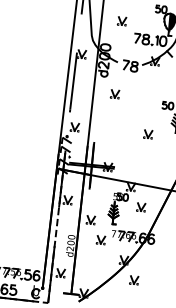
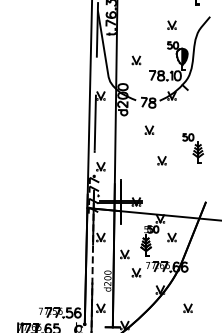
part: (115, 93) -> (149, 129), moved
part: (147, 134) -> (161, 160), moved
part: (133, 279) -> (187, 307), moved

